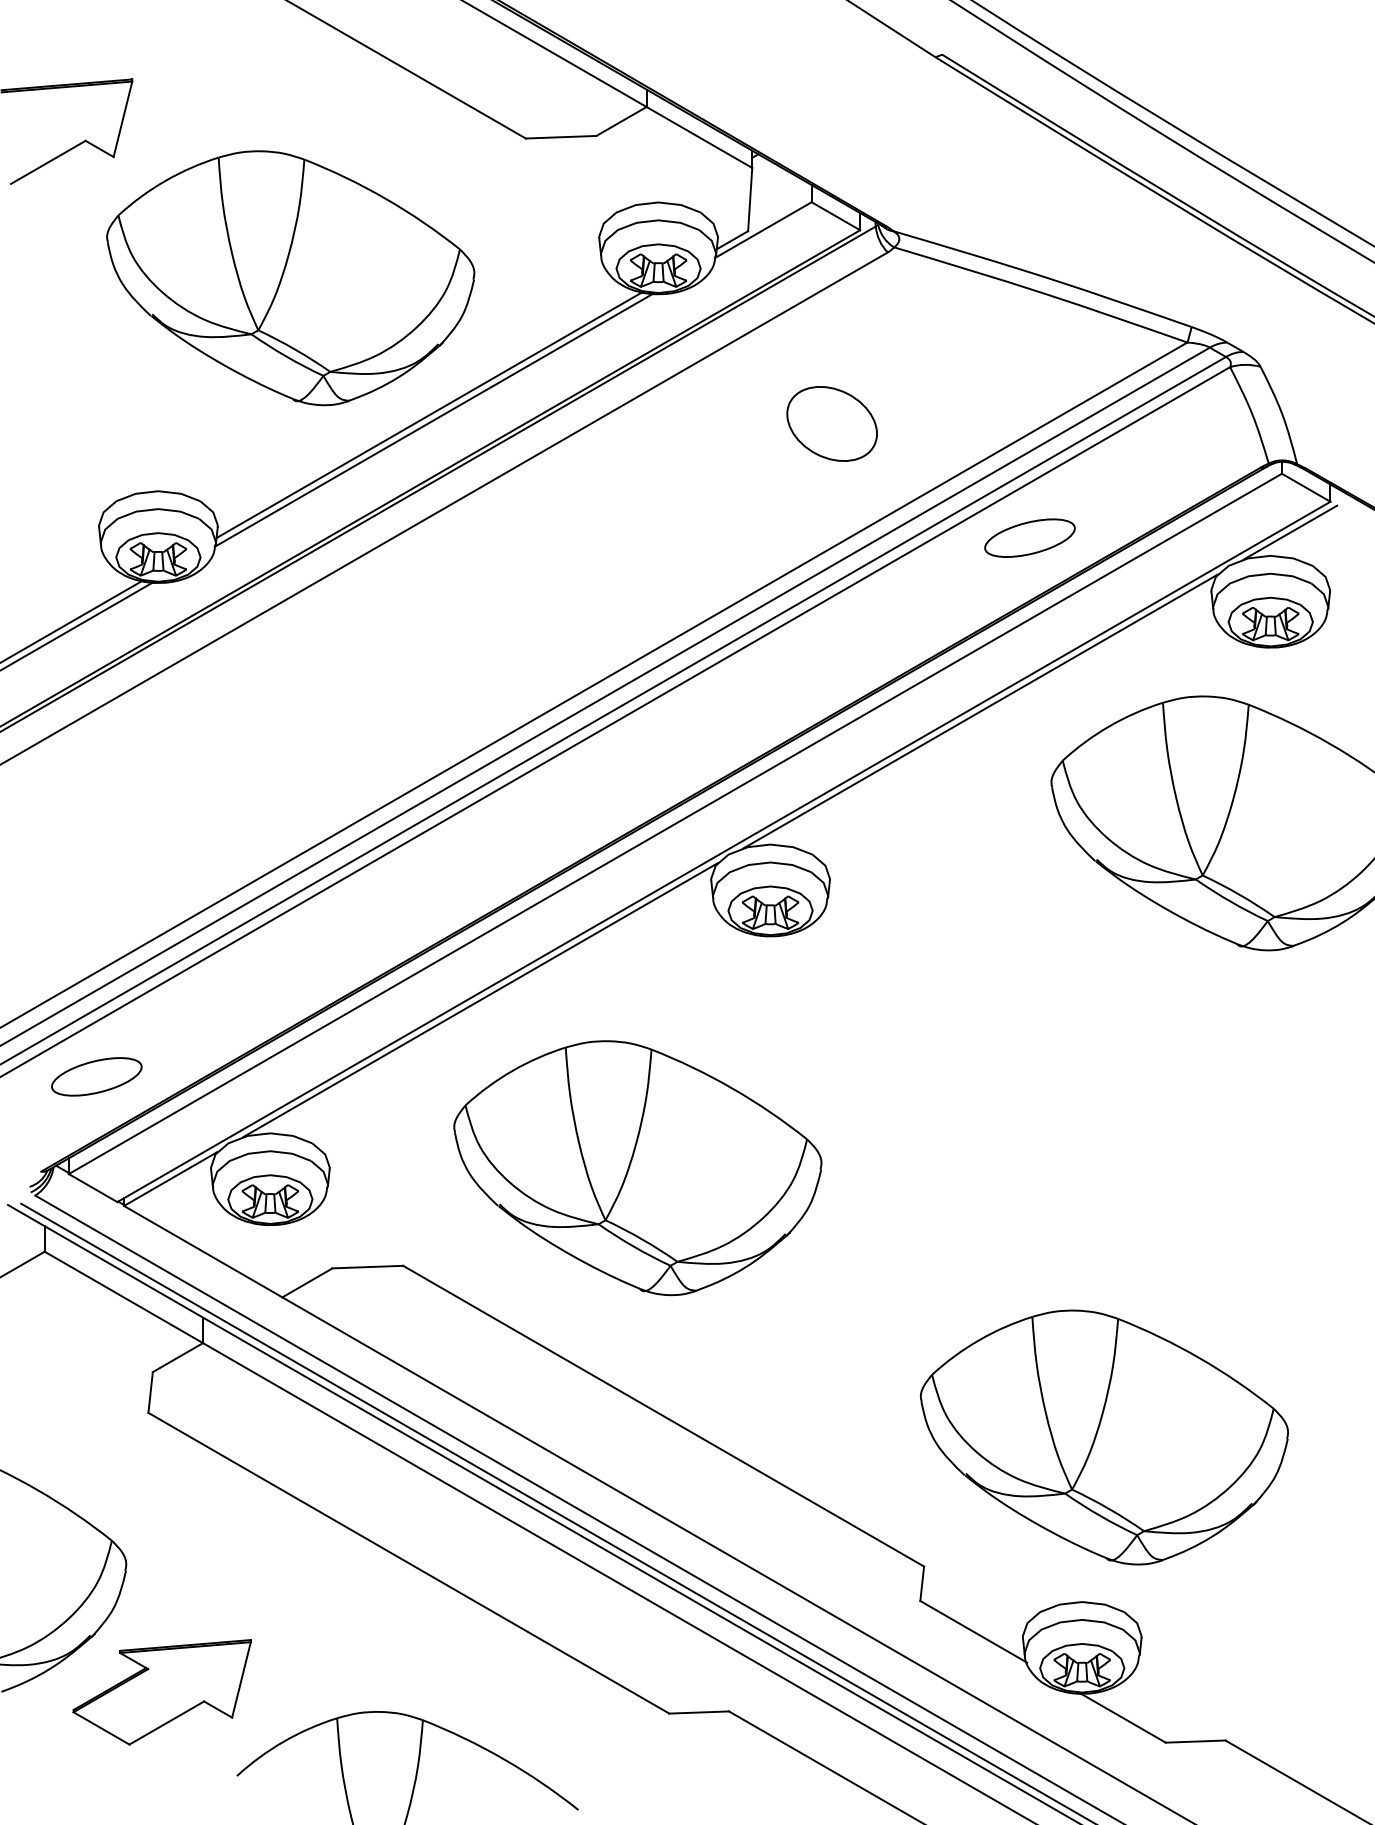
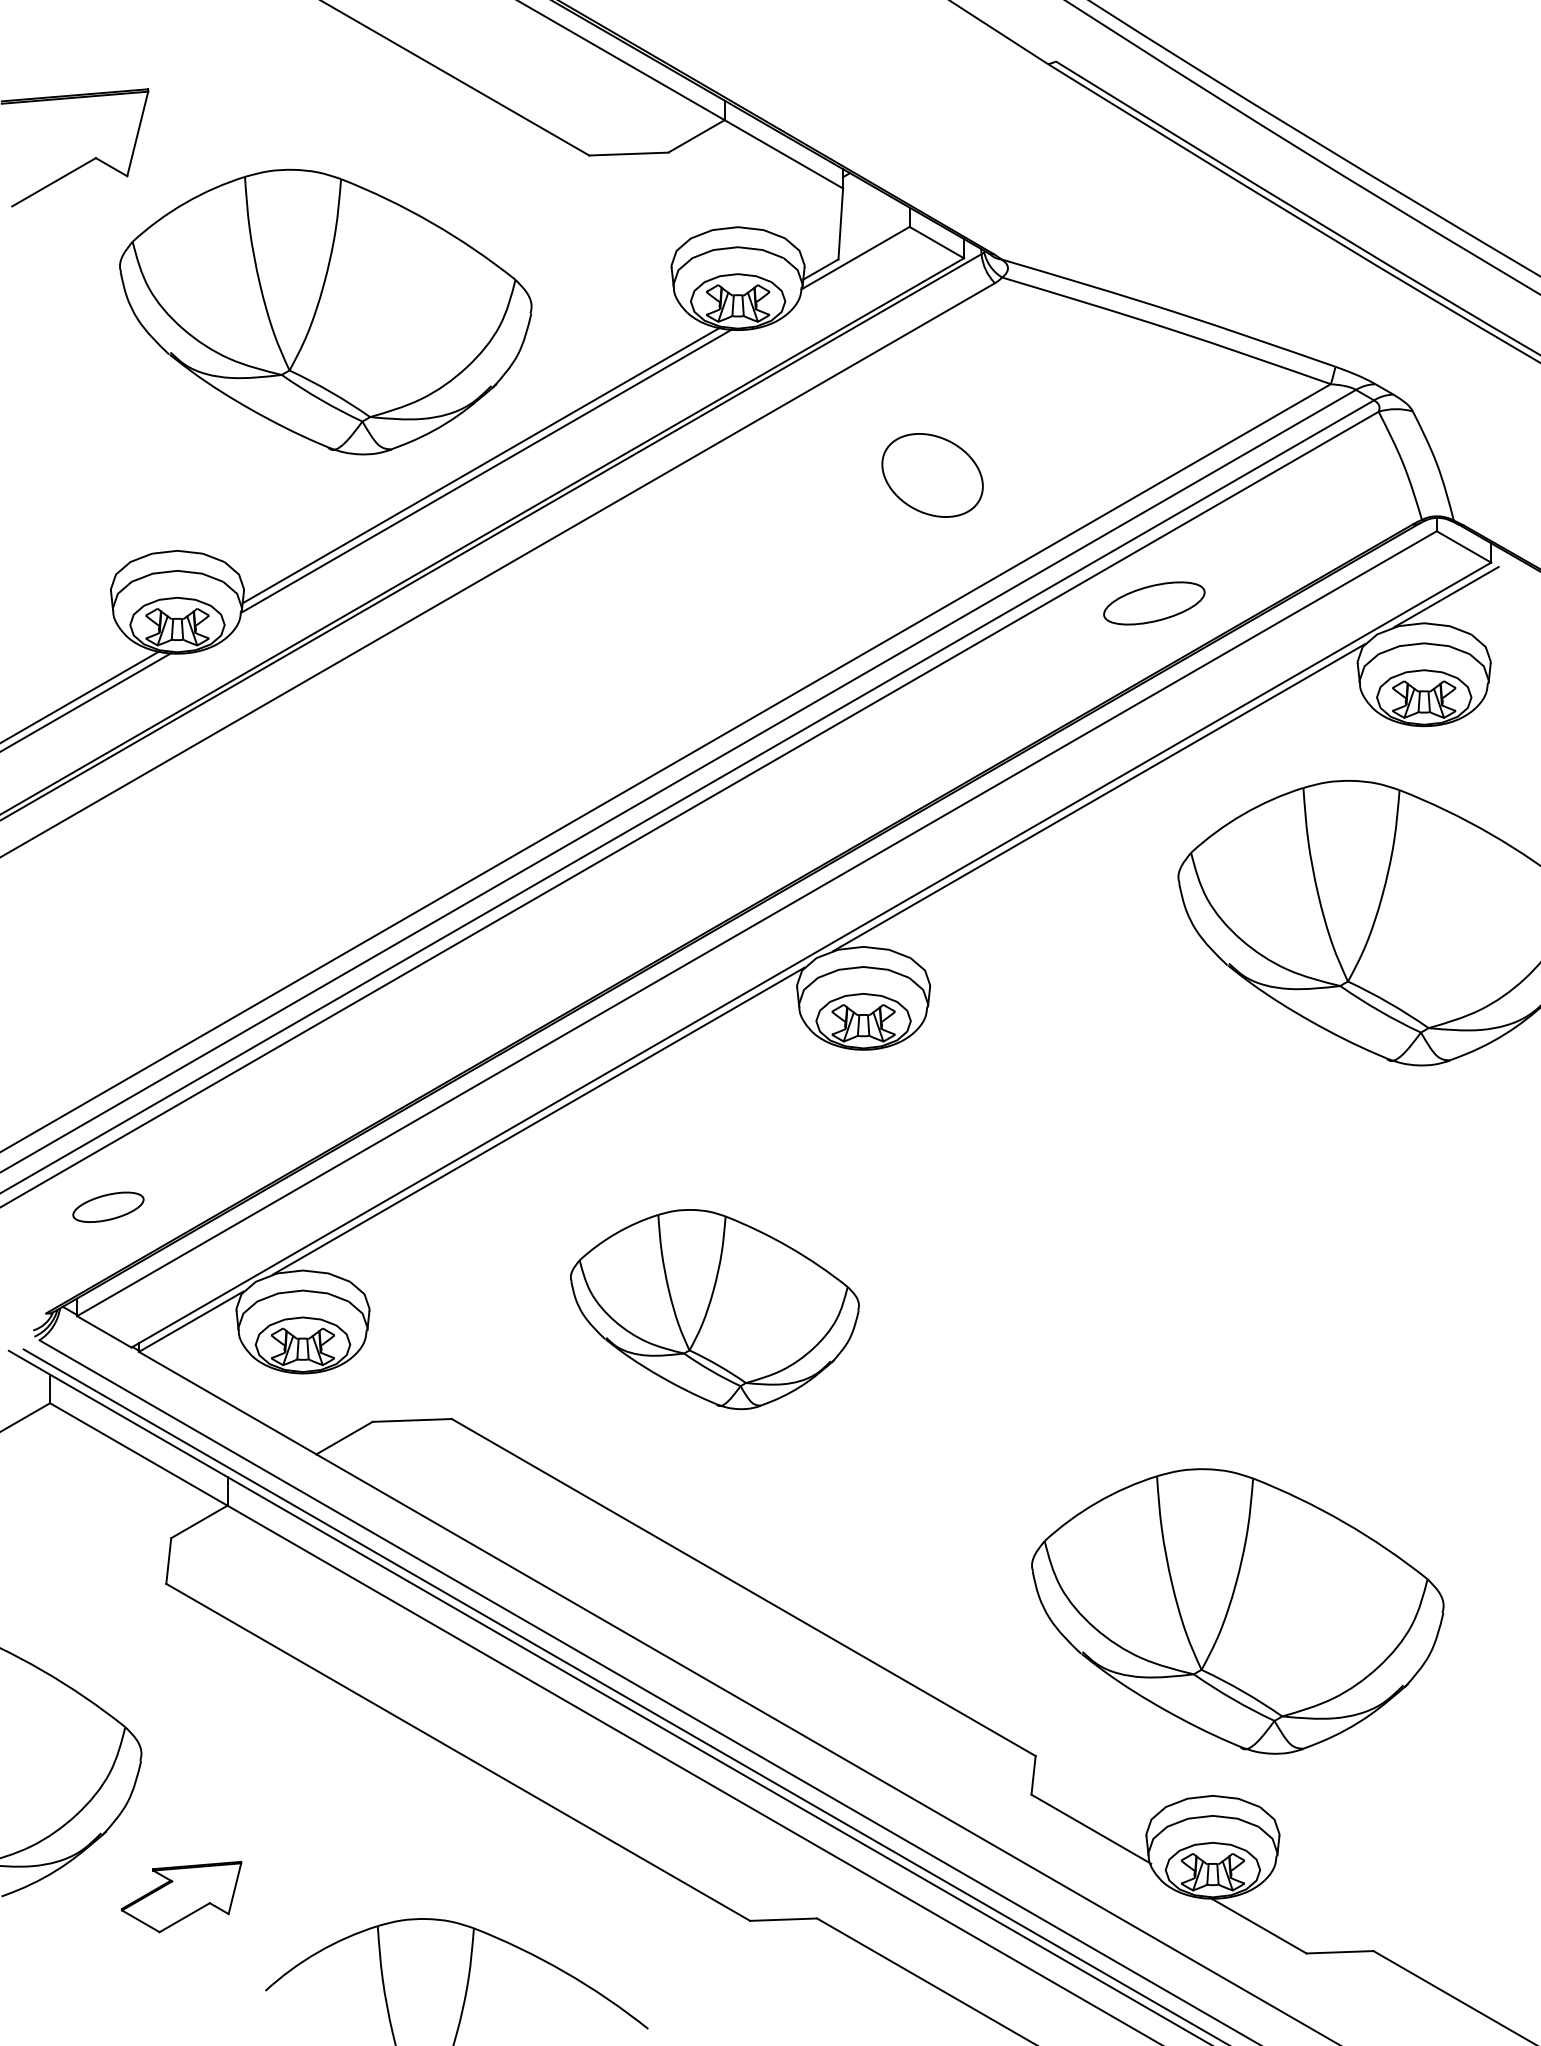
part: (96, 1077) -> (108, 1207), size x0.7
part: (637, 1168) -> (714, 1309), size x0.7
part: (161, 1691) -> (181, 1896), size x0.6

